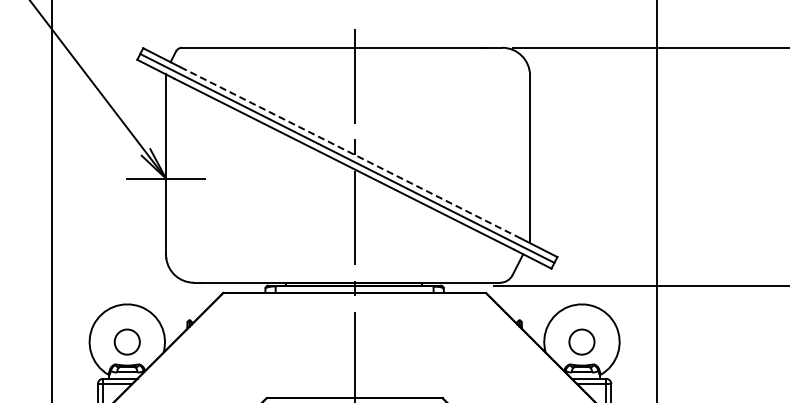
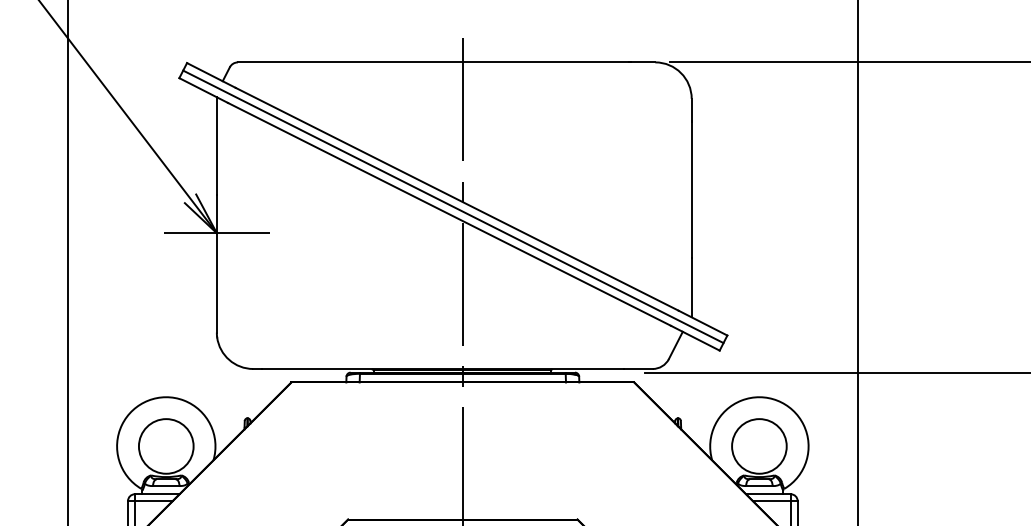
line: (350, 152) -> (457, 199), dashed -> solid
circle: (127, 342) -> (166, 446), size x1.67
circle: (581, 342) -> (758, 446), size x1.67

